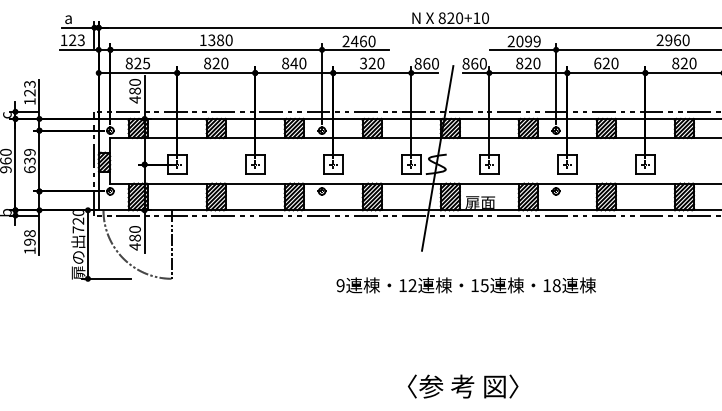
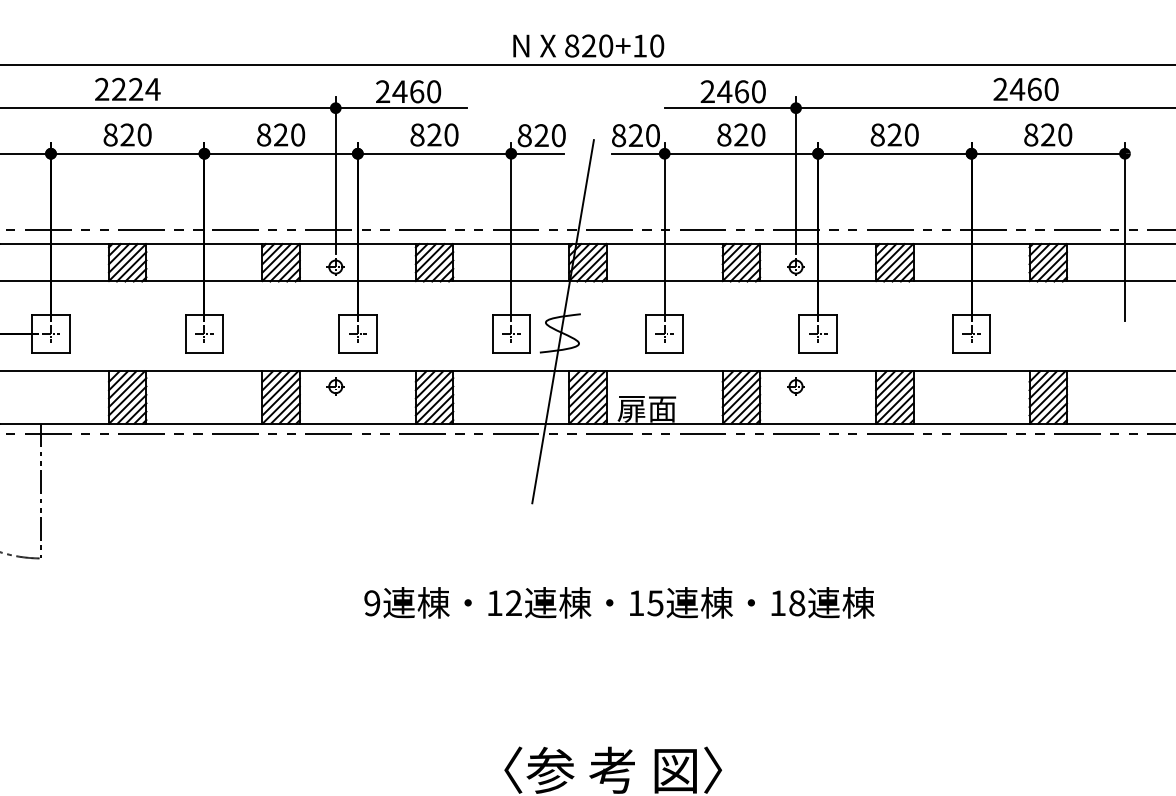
text: (215, 40) -> (126, 89), 1380 -> 2224
text: (668, 40) -> (1016, 89), 2960 -> 2460
text: (528, 41) -> (741, 91), 2099 -> 2460
text: (294, 63) -> (281, 135), 840 -> 820
text: (363, 63) -> (417, 135), 320 -> 820
text: (426, 63) -> (541, 135), 860 -> 820
text: (474, 63) -> (635, 135), 860 -> 820
text: (597, 63) -> (877, 135), 620 -> 820
text: (465, 285) -> (617, 603), moved

